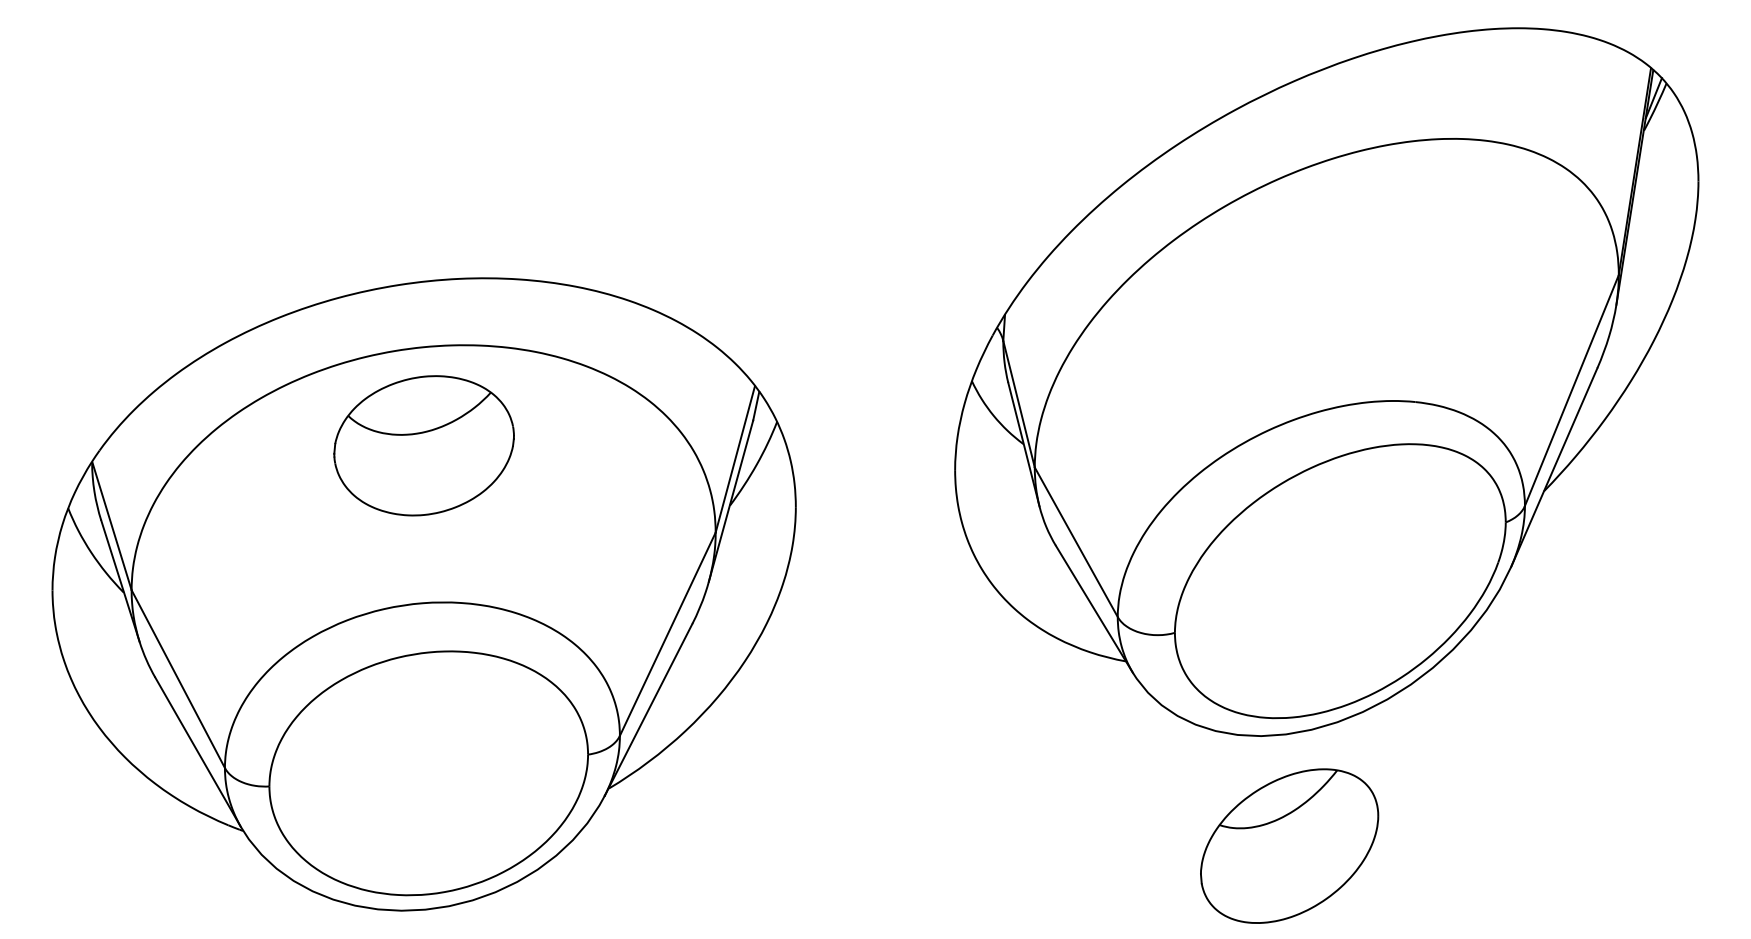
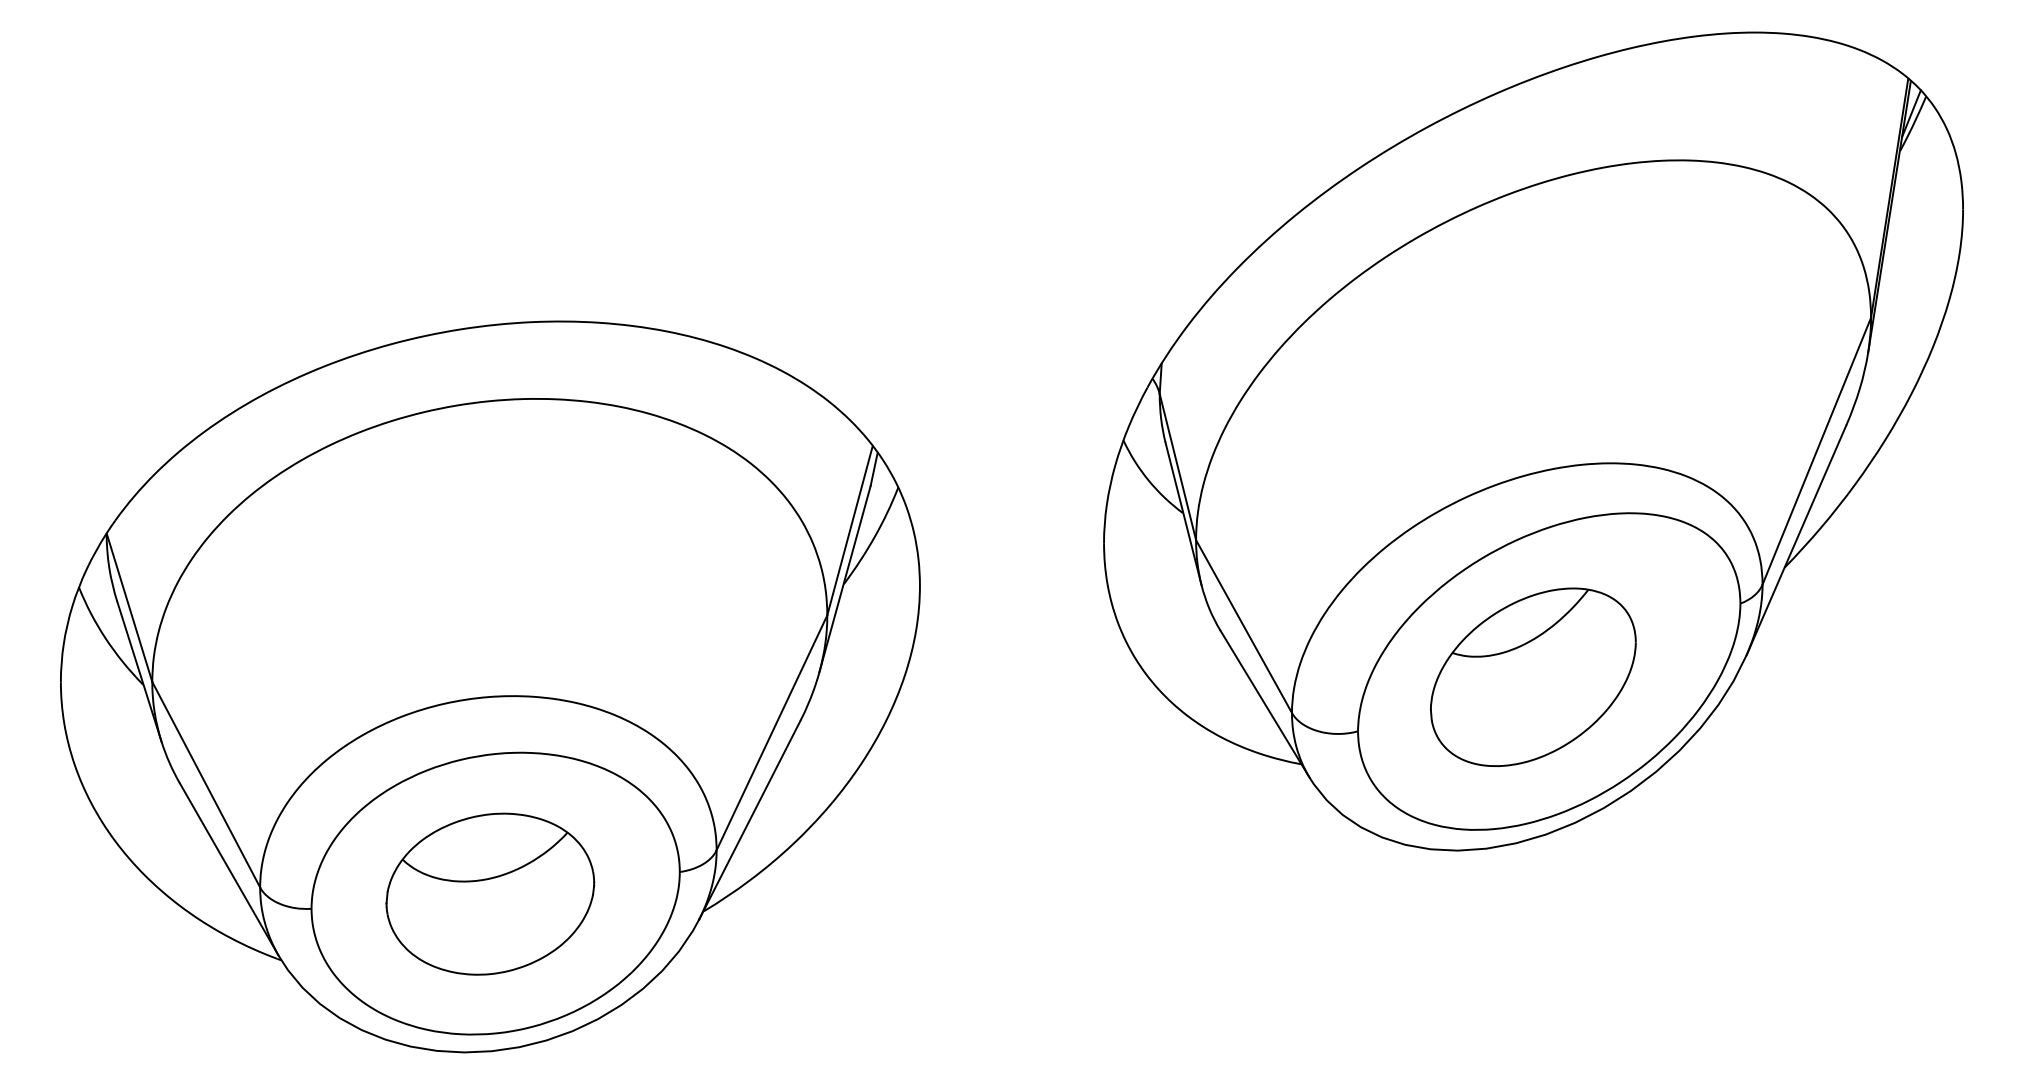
part: (423, 445) -> (489, 893), moved
part: (1289, 845) -> (1533, 676), moved

